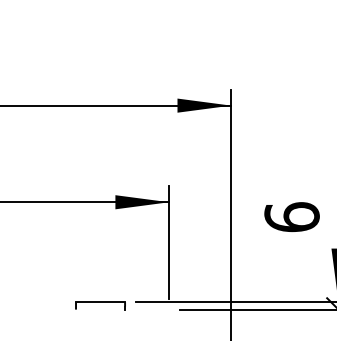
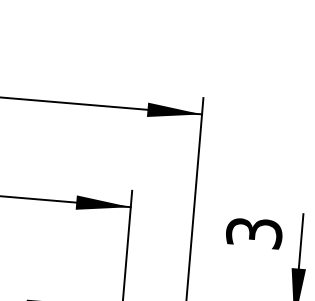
text: (291, 217) -> (253, 233), 6 -> 3

